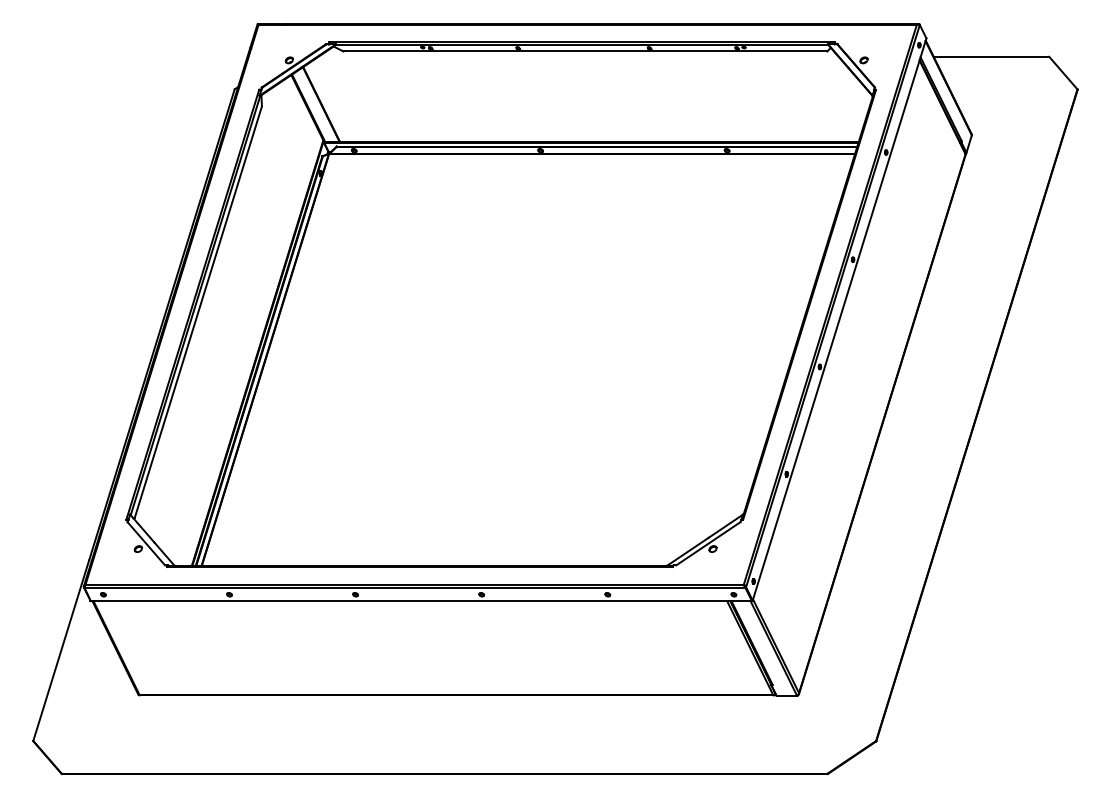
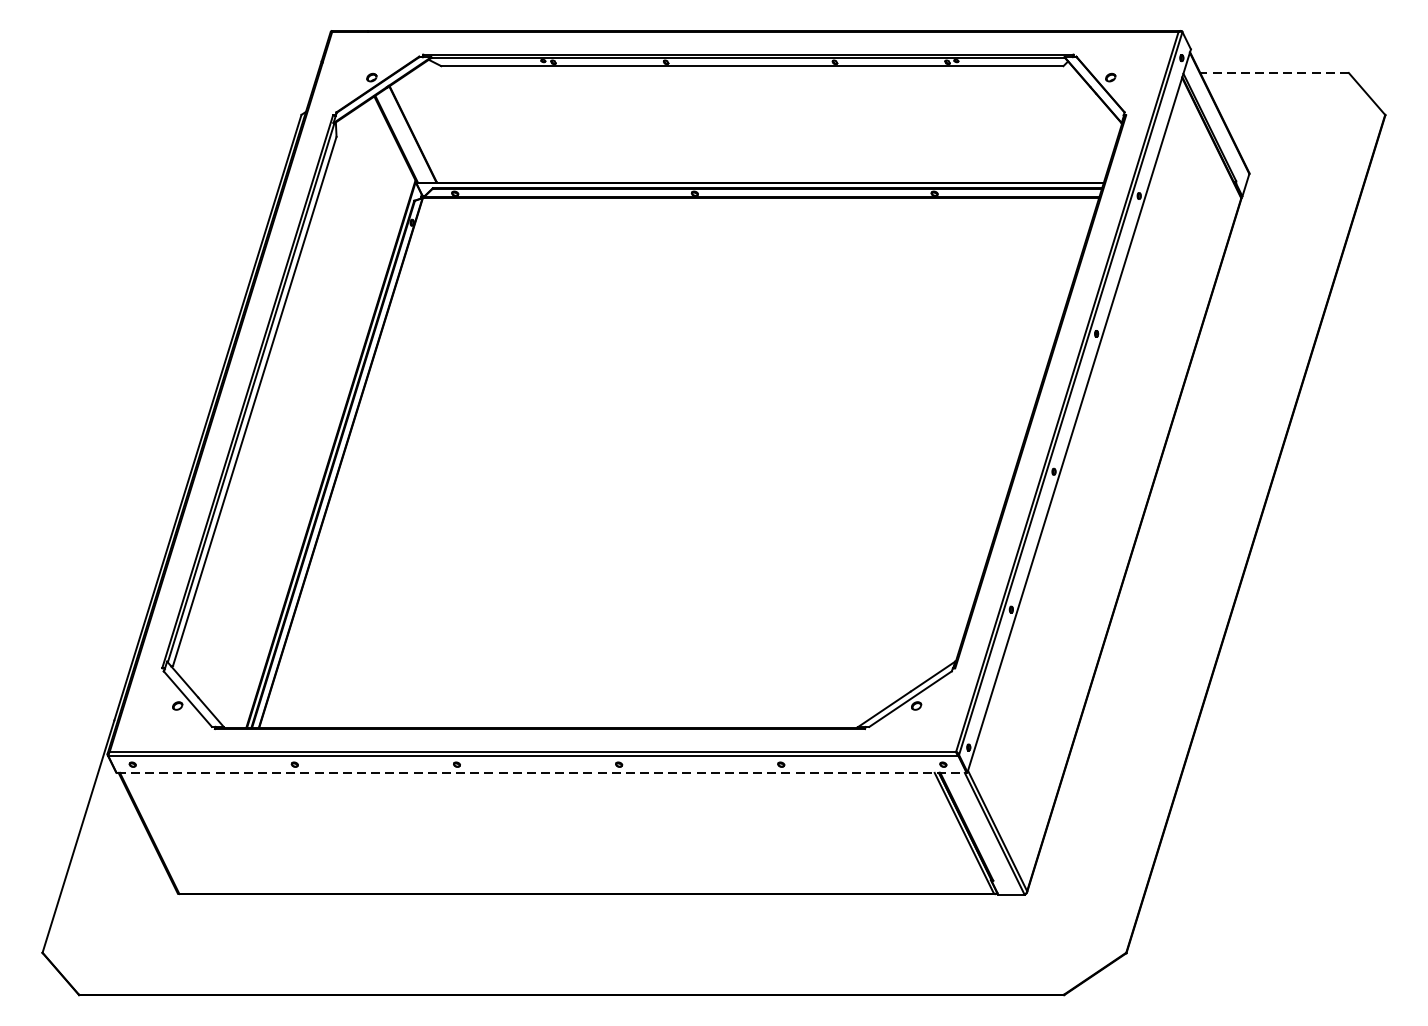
line: (991, 56) -> (1274, 72), solid -> dashed
line: (421, 601) -> (541, 773), solid -> dashed

